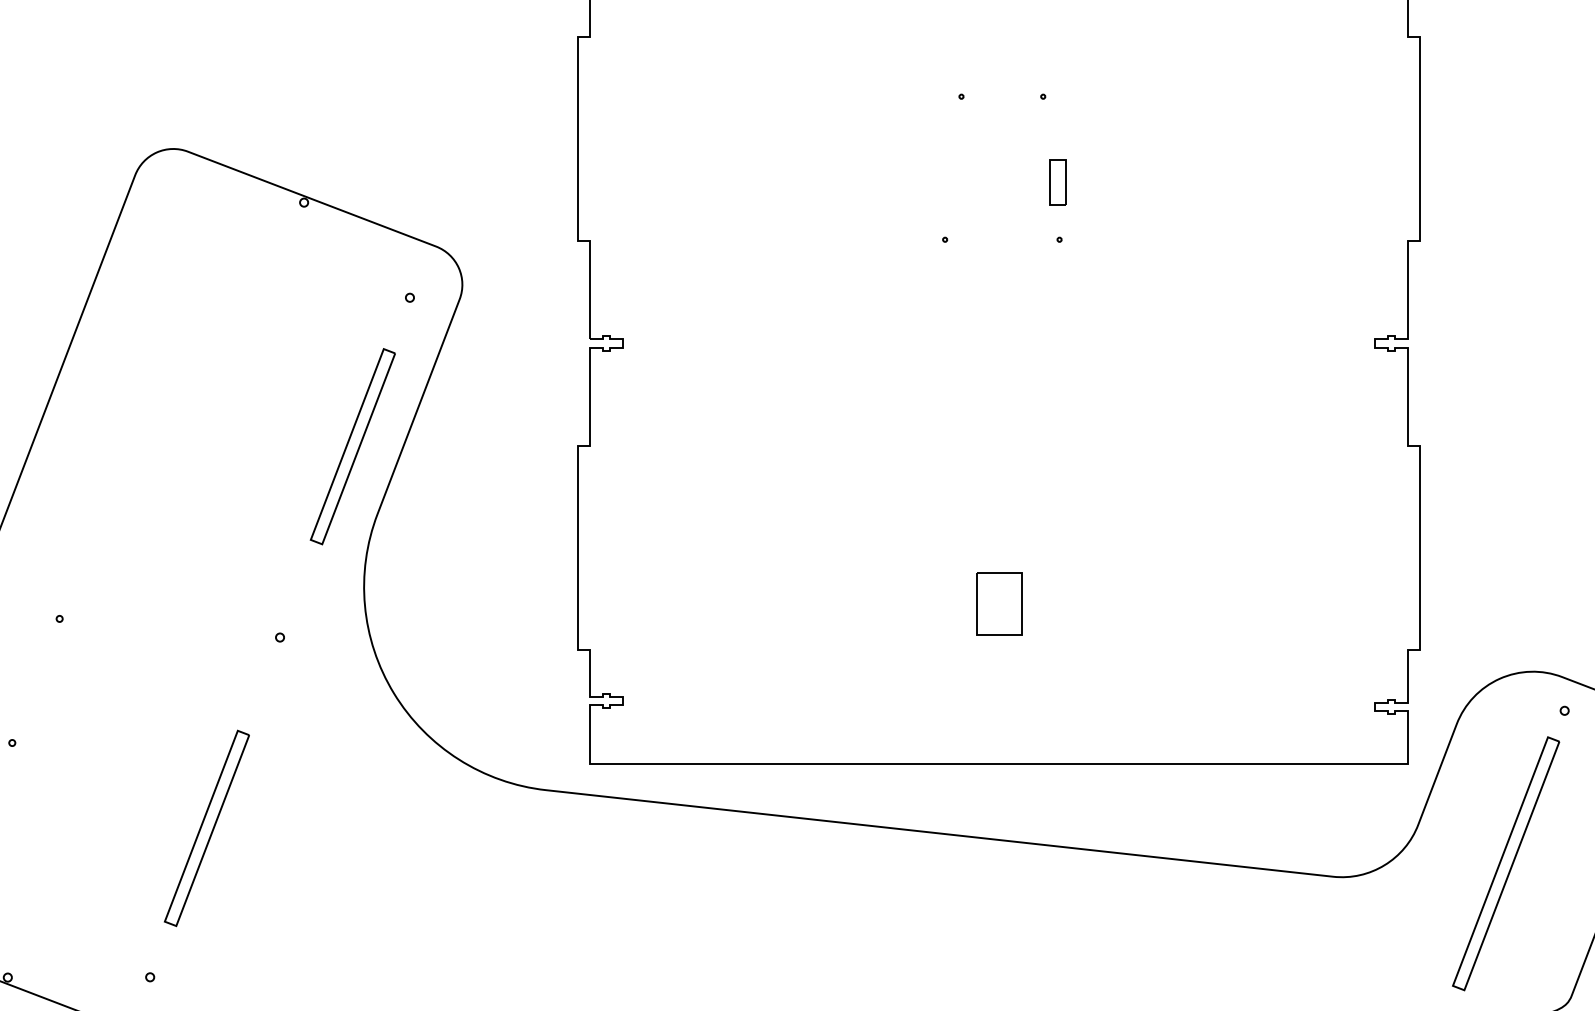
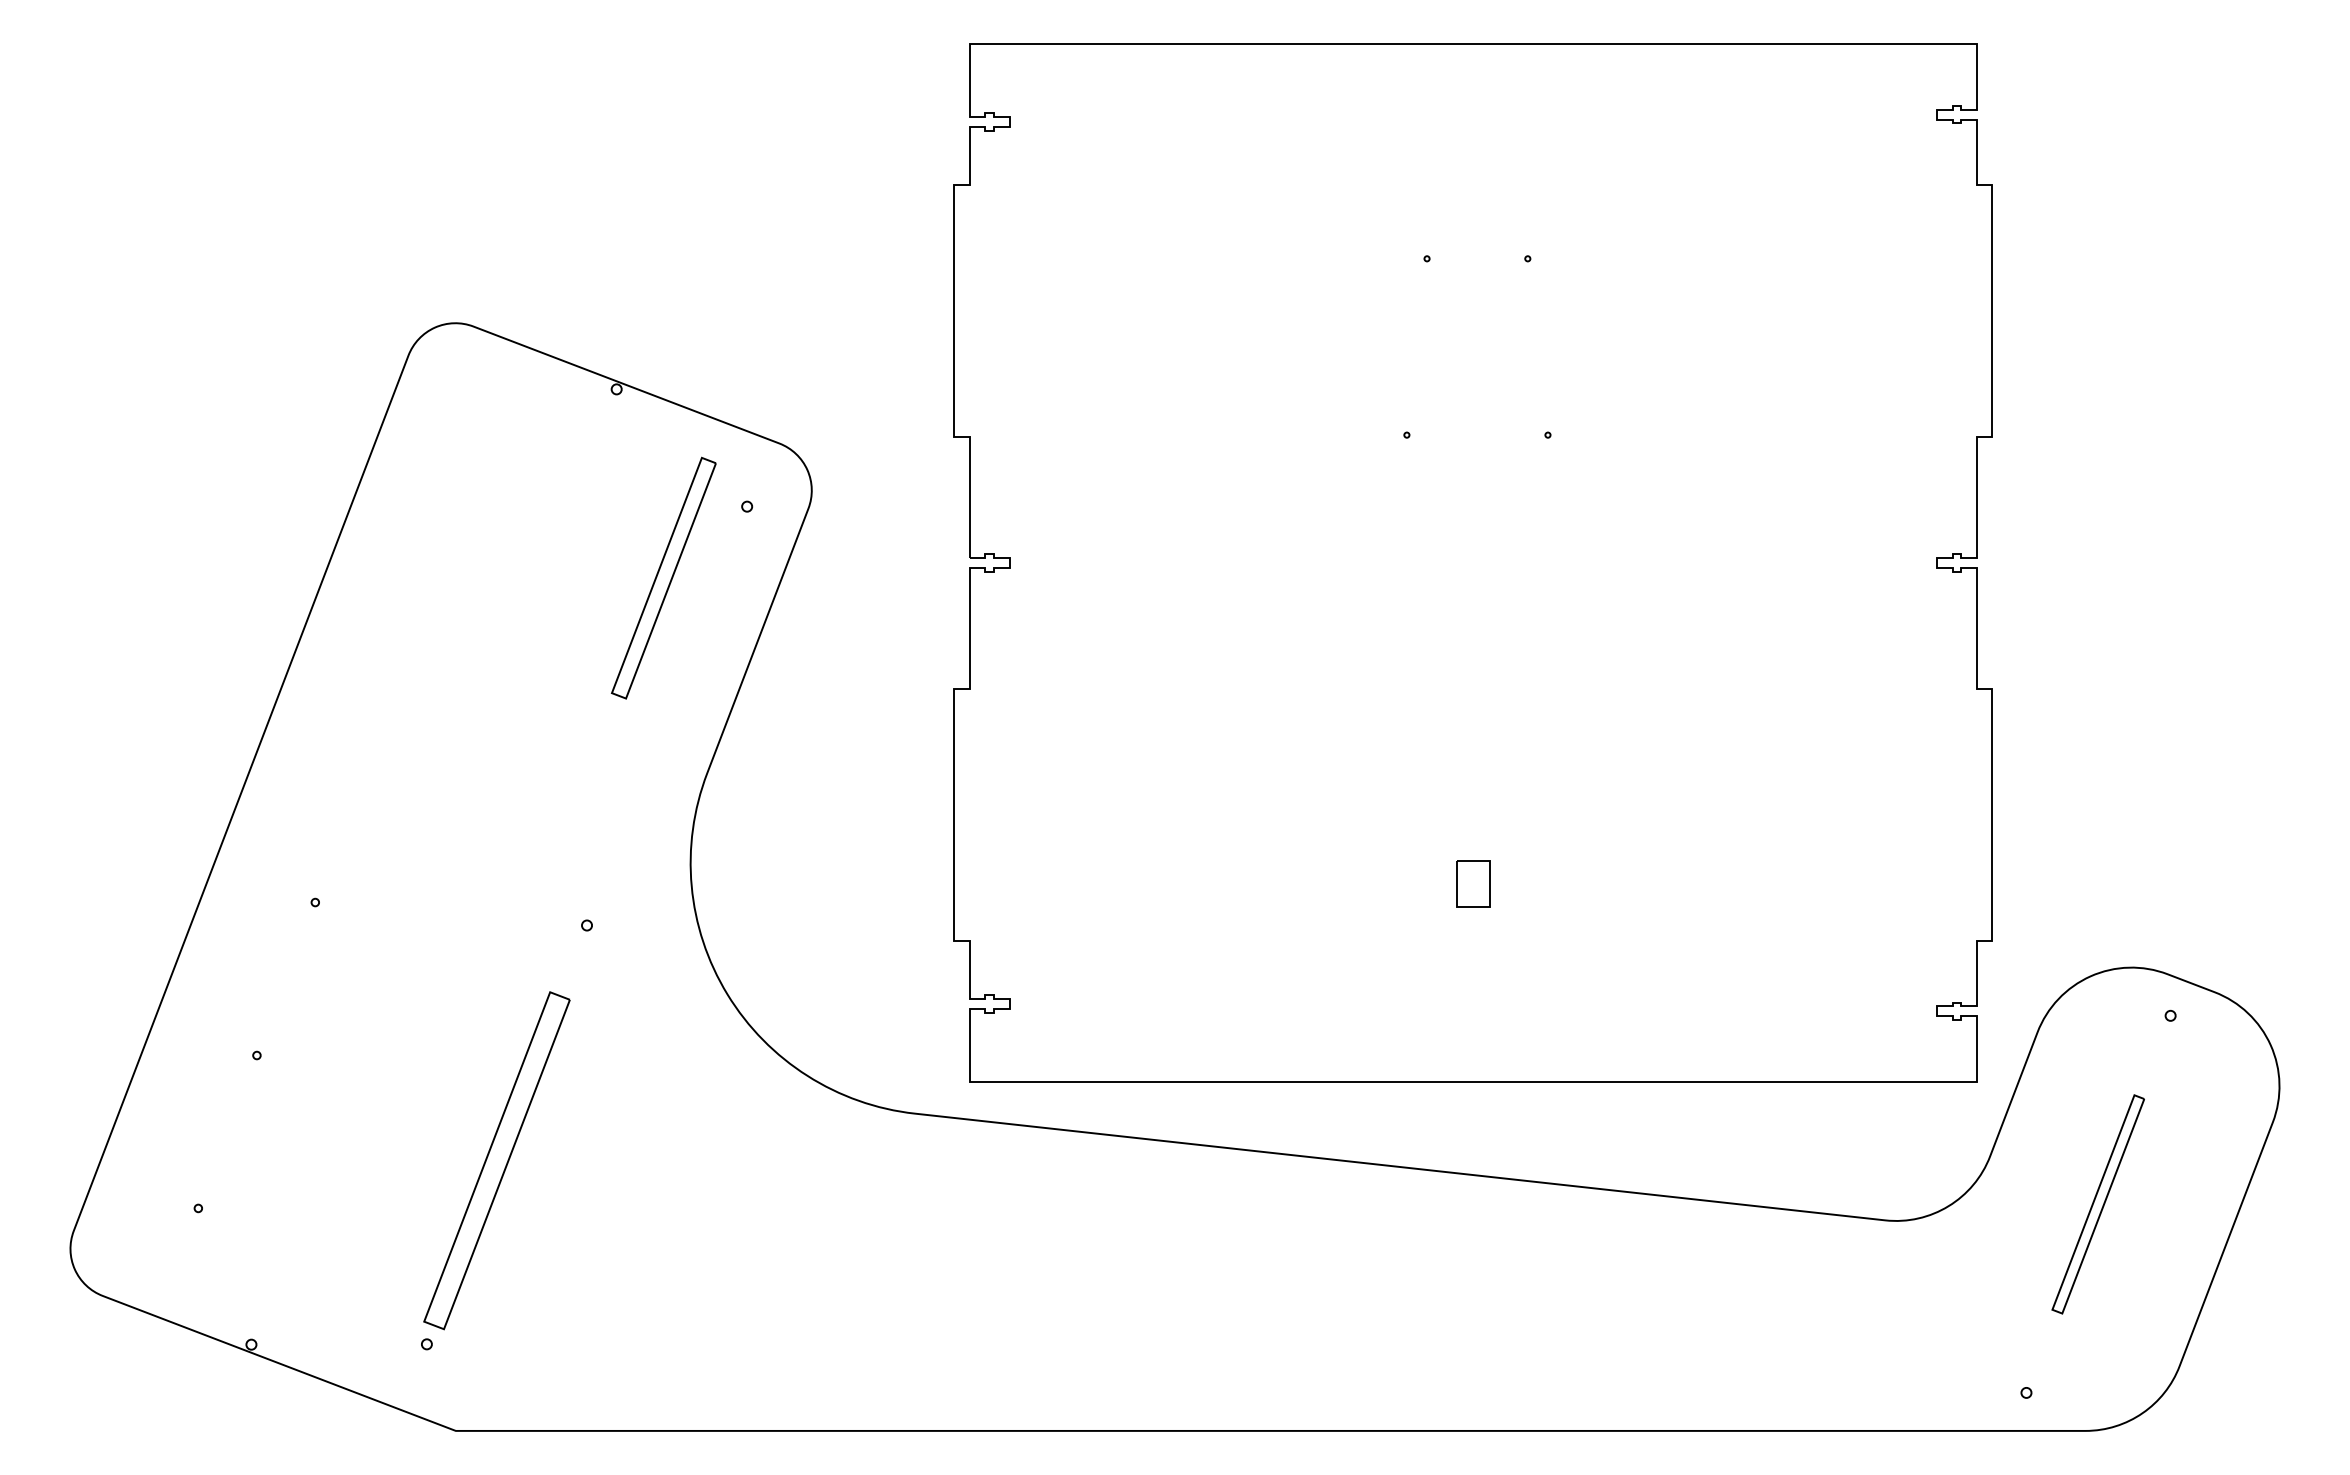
part: (1057, 182) -> (1545, 364), removed
part: (352, 446) -> (663, 577), moved
part: (999, 603) -> (1473, 883), size x0.6
part: (206, 828) -> (496, 1160), size x1.4
part: (1505, 863) -> (2097, 1204), size x0.7

